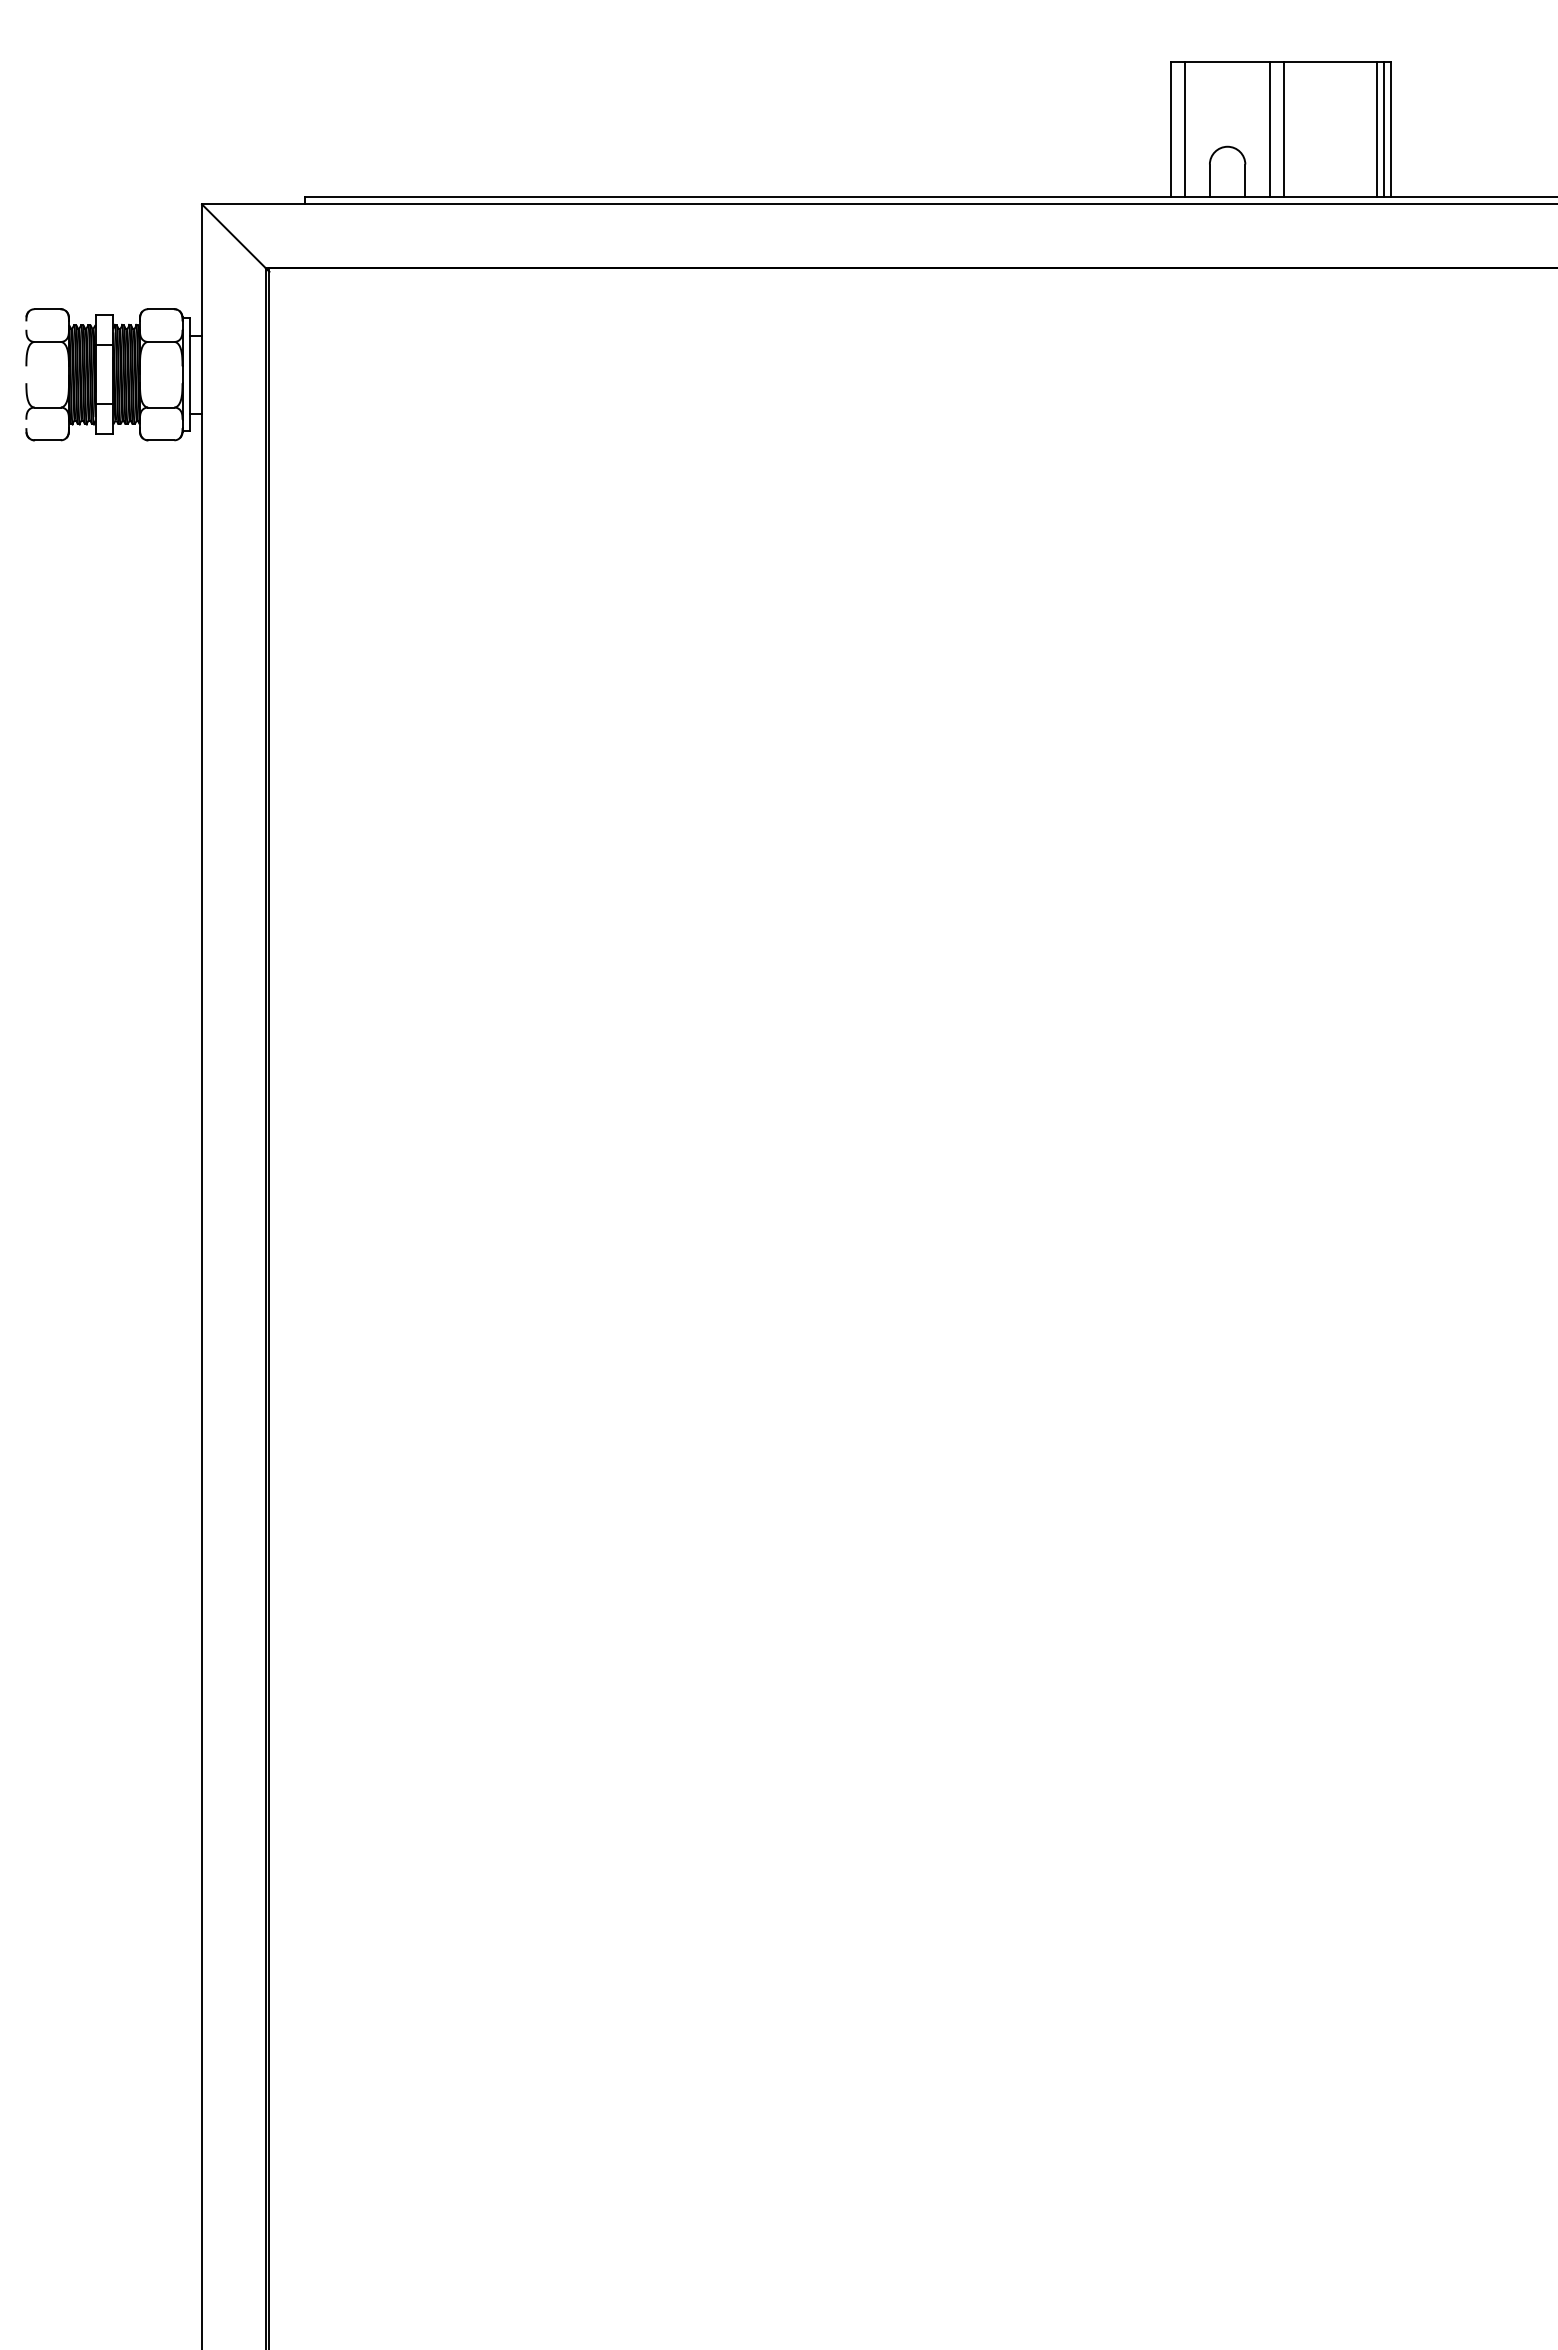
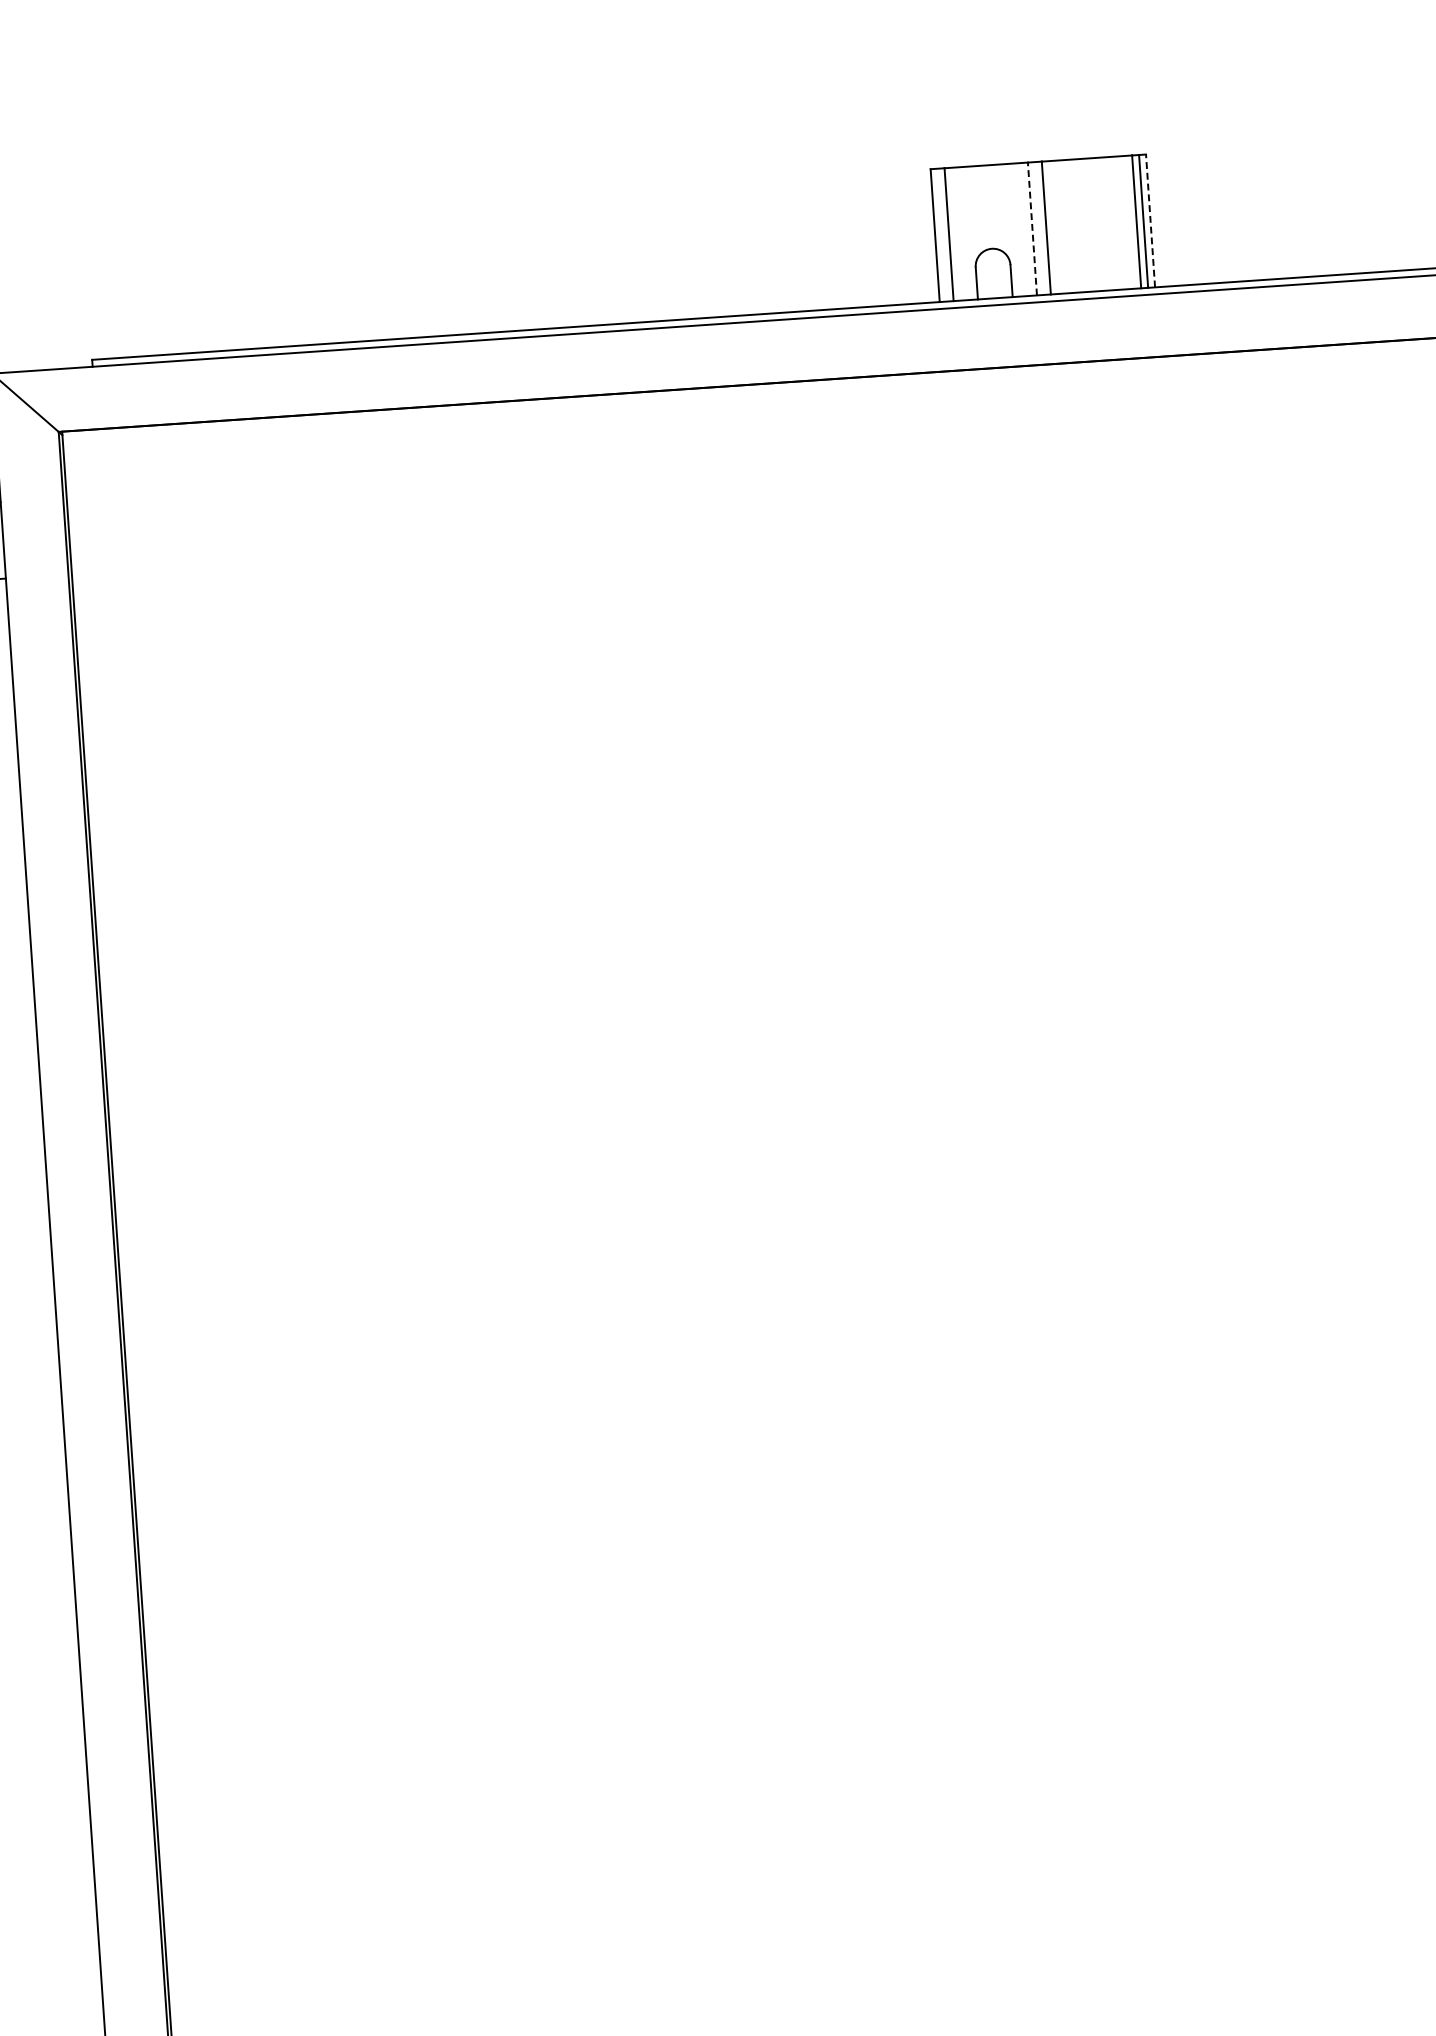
line: (1270, 129) -> (1032, 229), solid -> dashed
line: (1390, 129) -> (1150, 221), solid -> dashed

